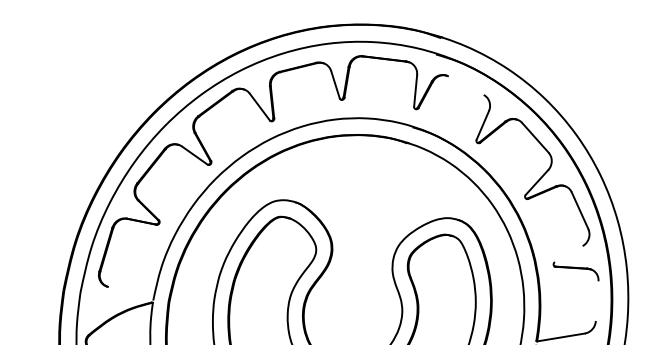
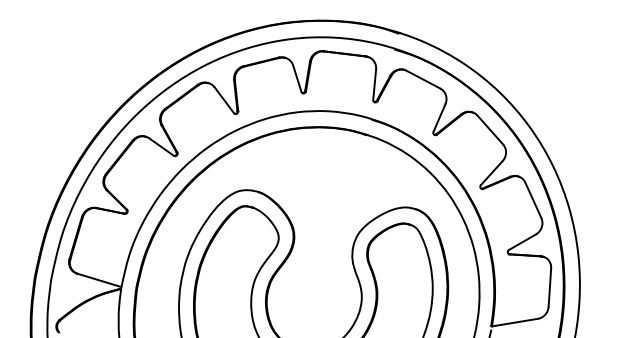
line: (466, 85) -> (423, 79), added
line: (568, 253) -> (522, 241), added
line: (130, 293) -> (99, 280), added
line: (596, 301) -> (549, 287), added

